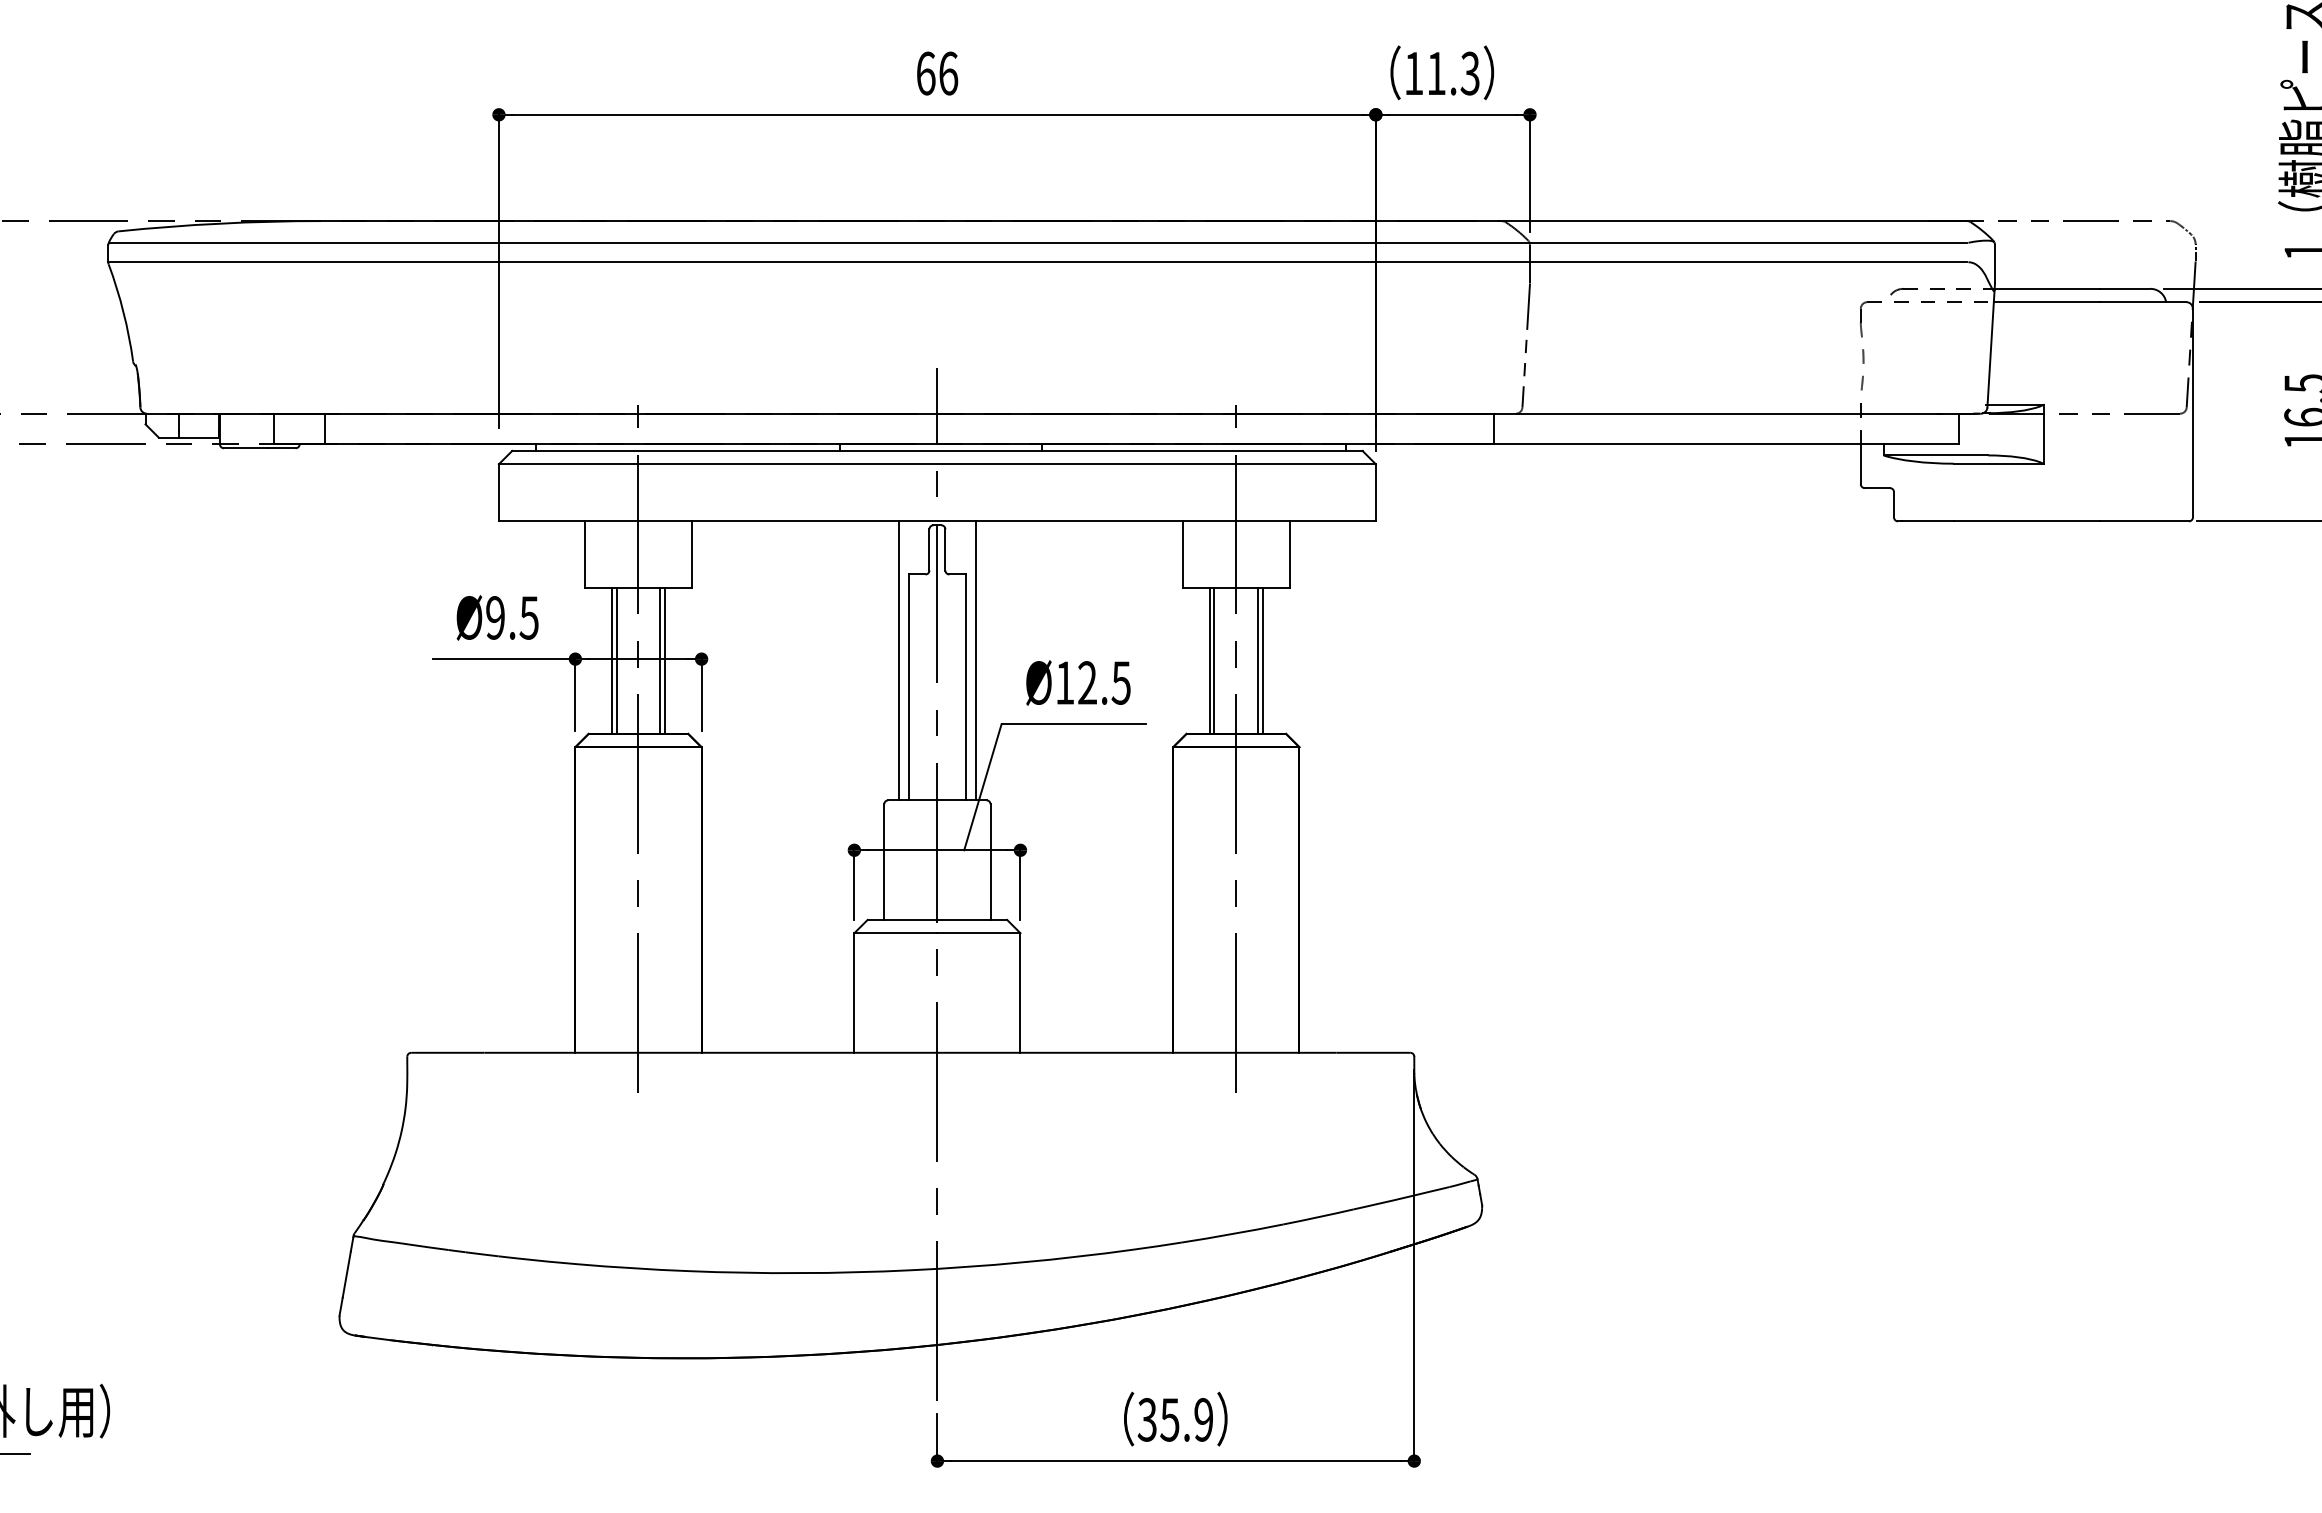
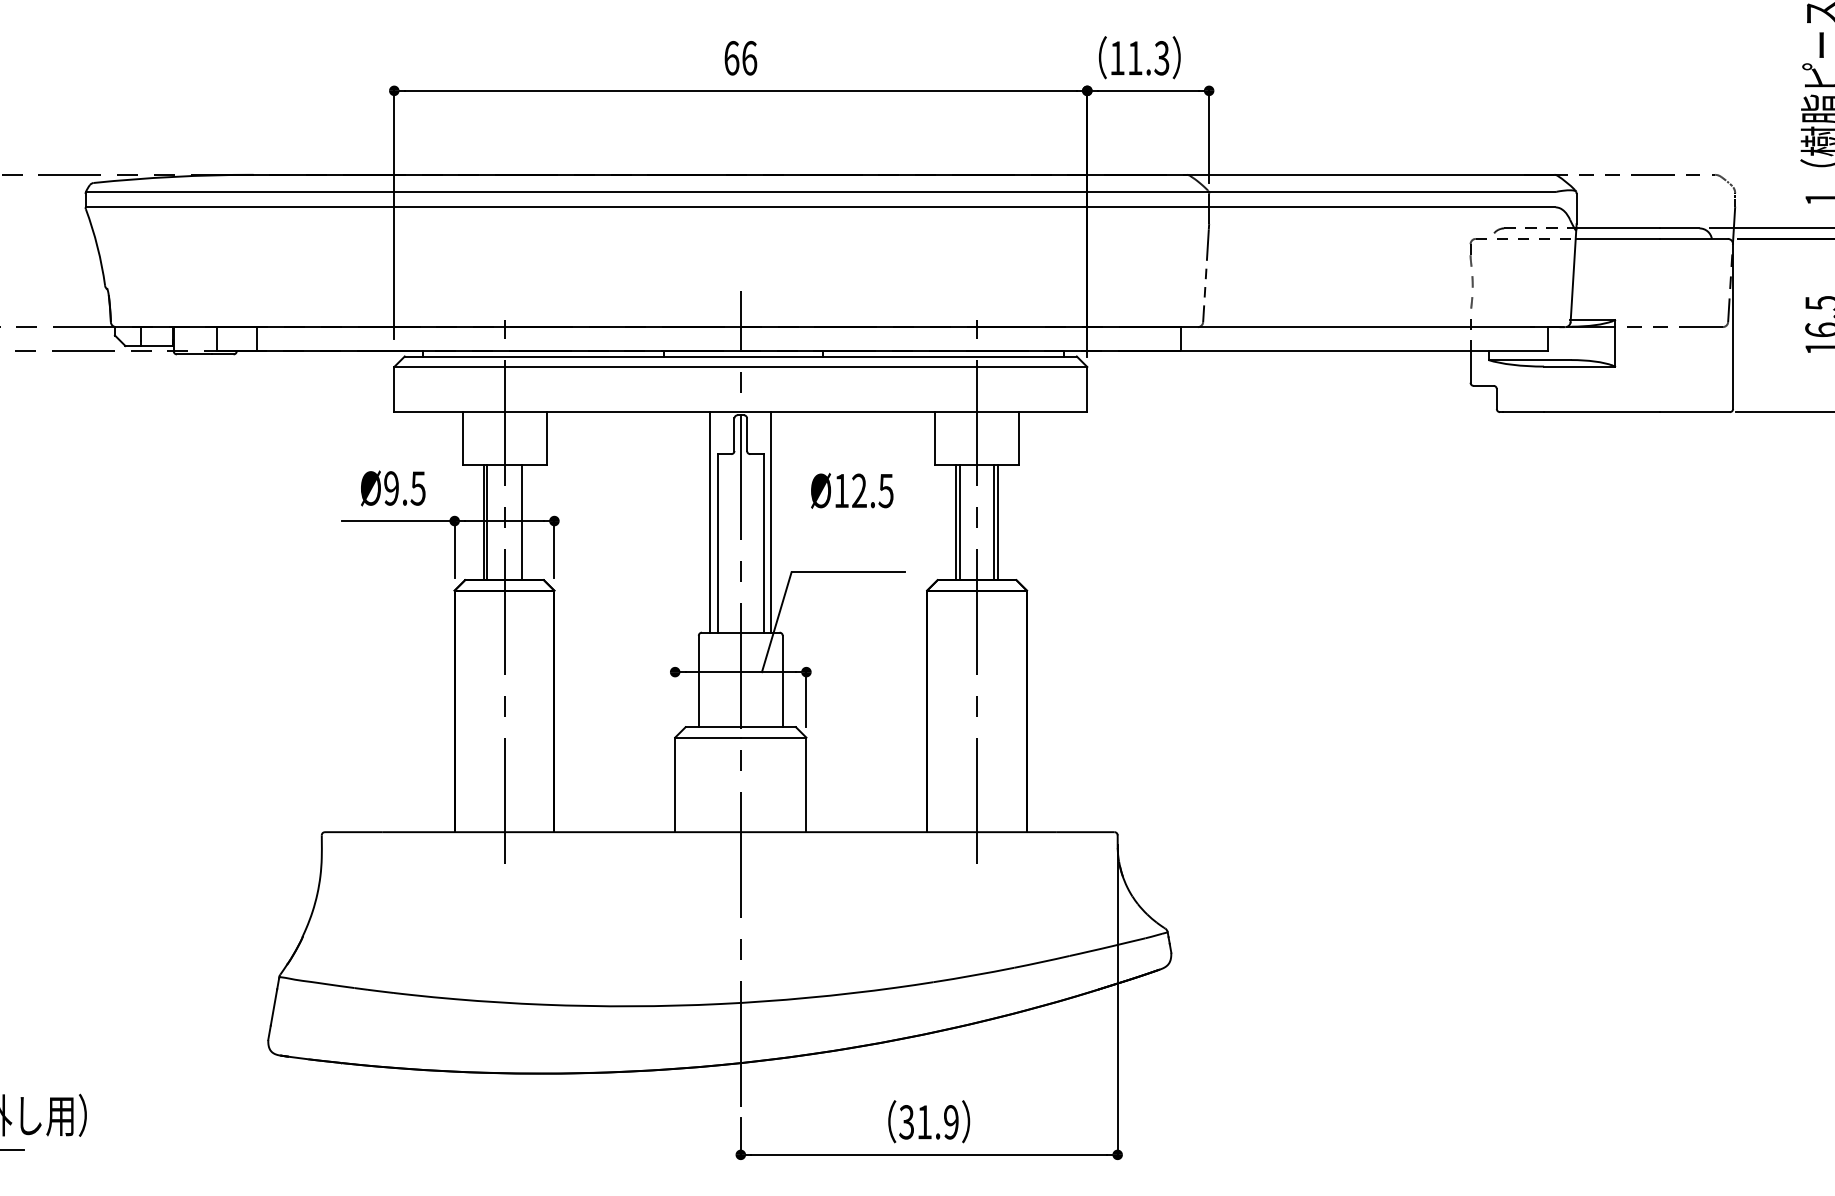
line: (665, 660) -> (525, 522), removed
text: (1078, 682) -> (852, 490), moved
line: (854, 884) -> (675, 699), removed
text: (1168, 1420) -> (923, 1122), 35.9 -> 31.9

